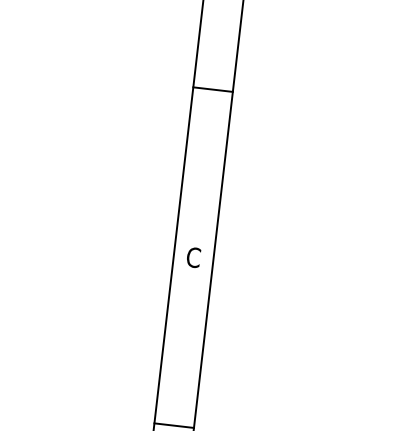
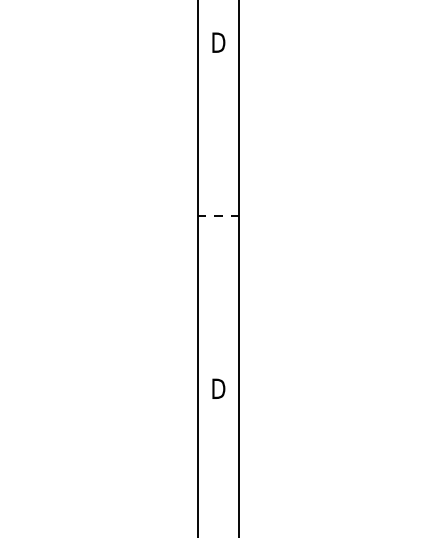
line: (213, 89) -> (218, 215), solid -> dashed
text: (193, 257) -> (218, 388), C -> D

